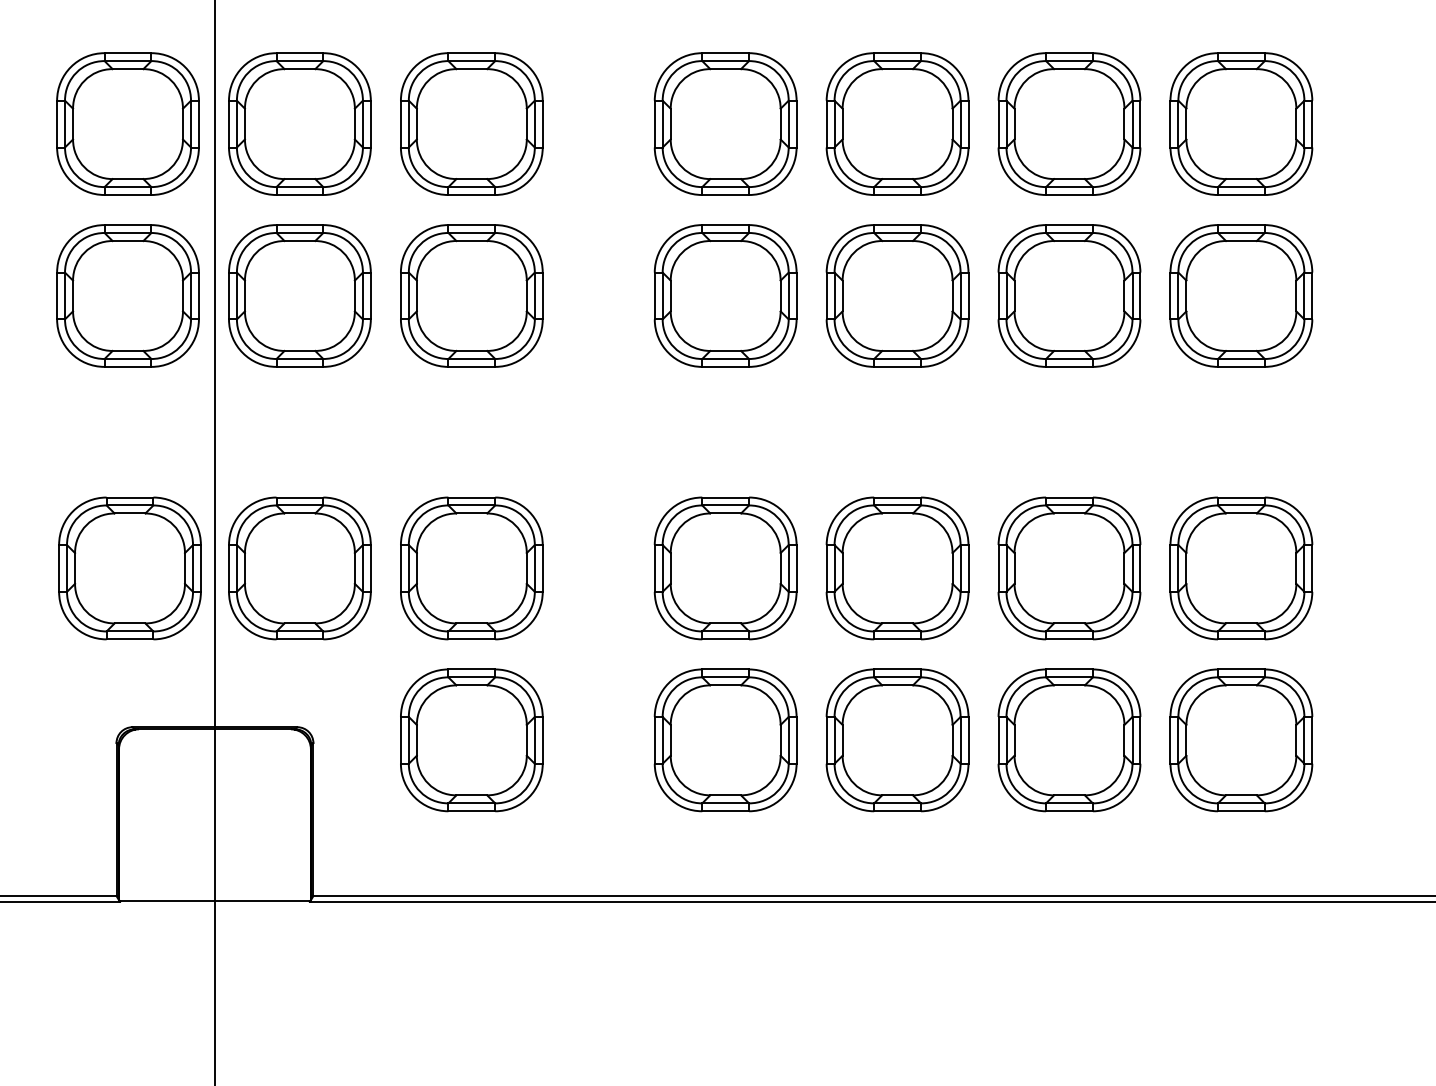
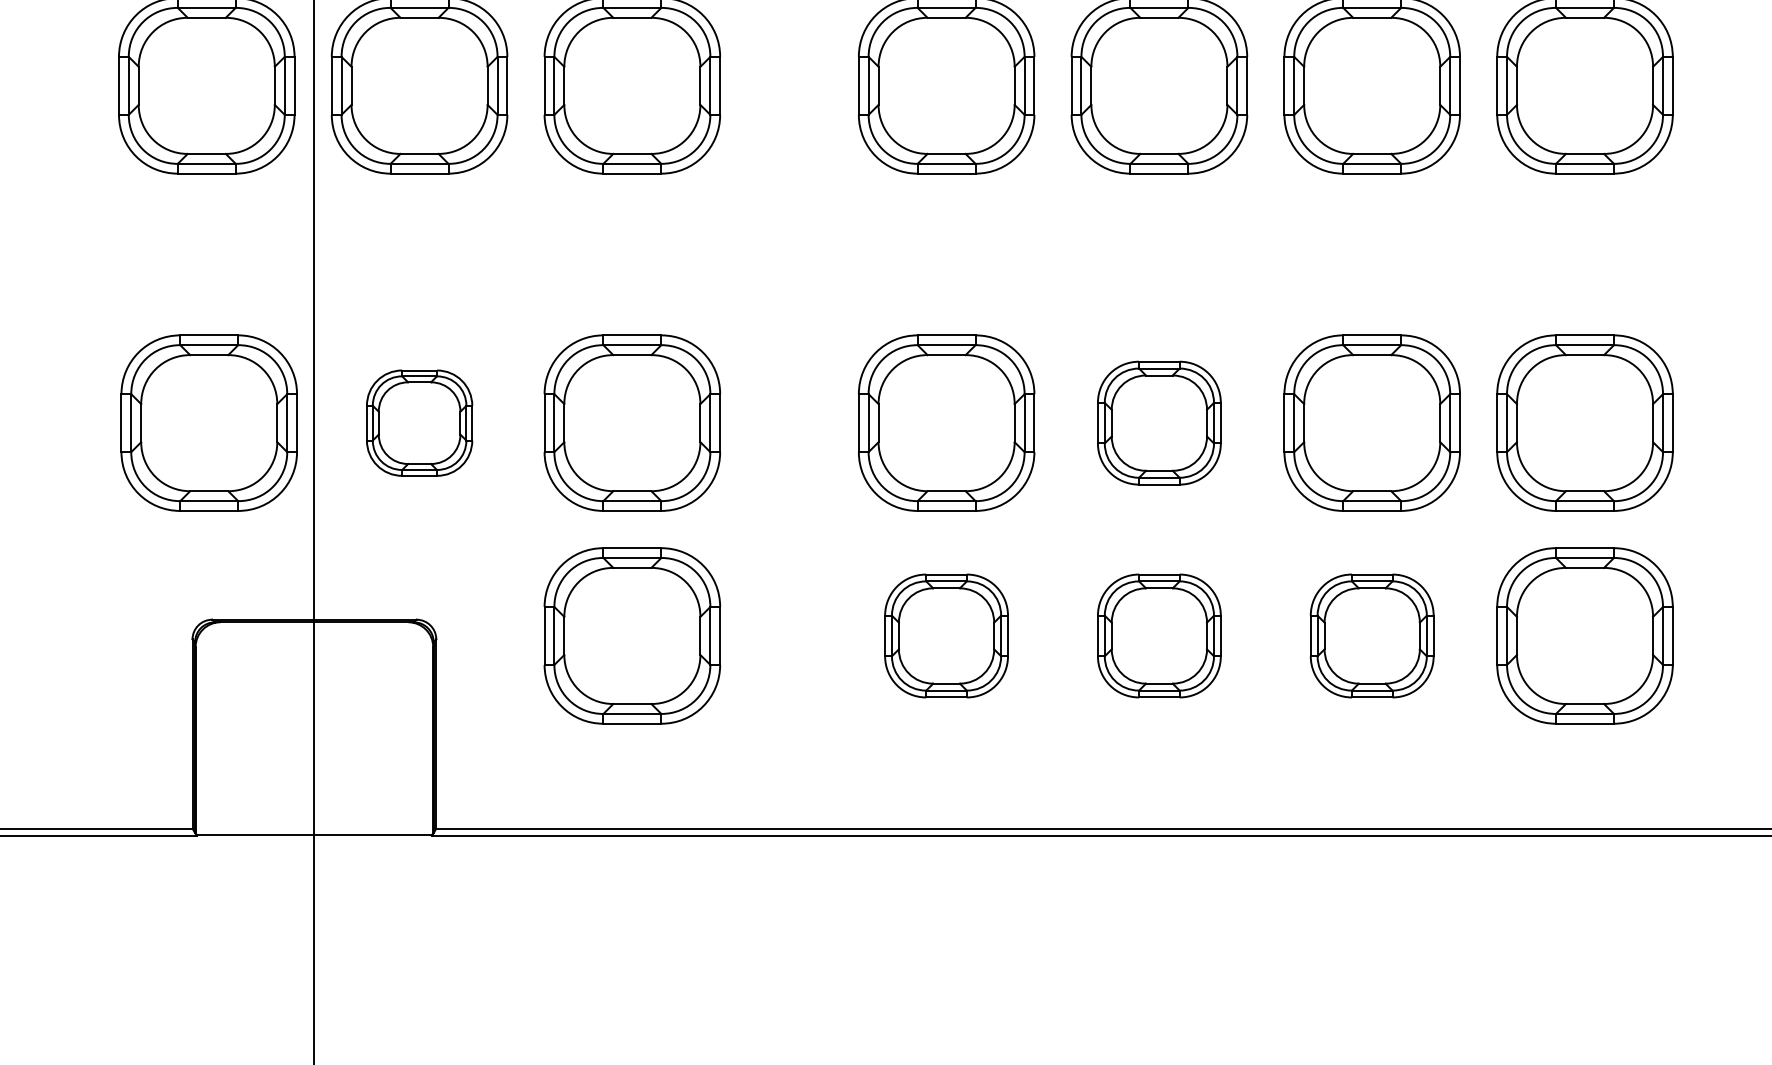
part: (299, 568) -> (419, 423), size x0.6
part: (897, 568) -> (1159, 423), size x0.7
part: (725, 740) -> (946, 636), size x0.7
part: (897, 740) -> (1159, 636), size x0.7
part: (1069, 740) -> (1372, 636), size x0.7

